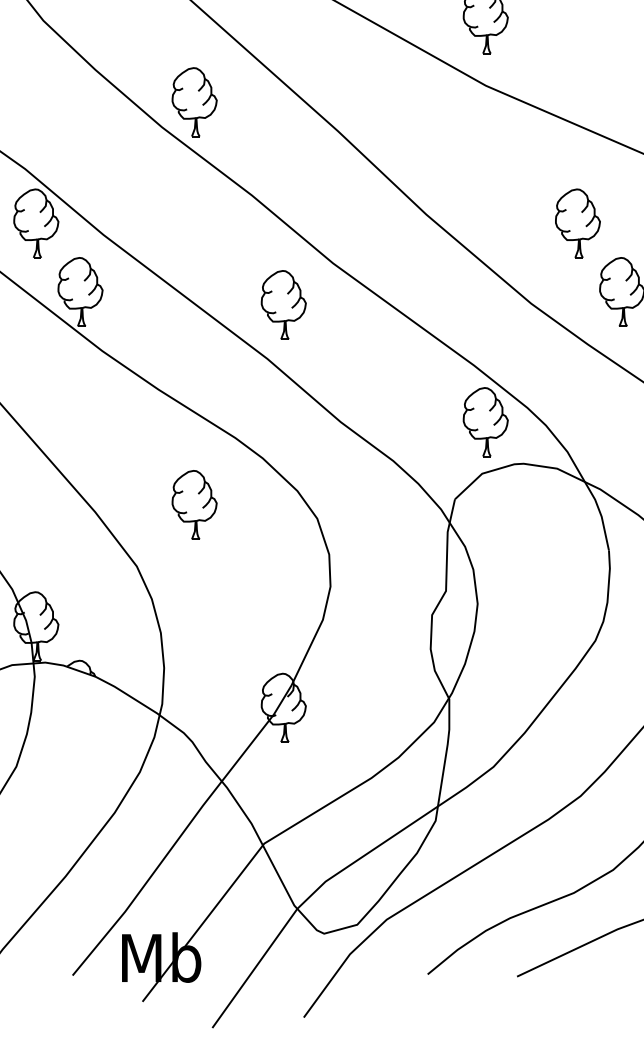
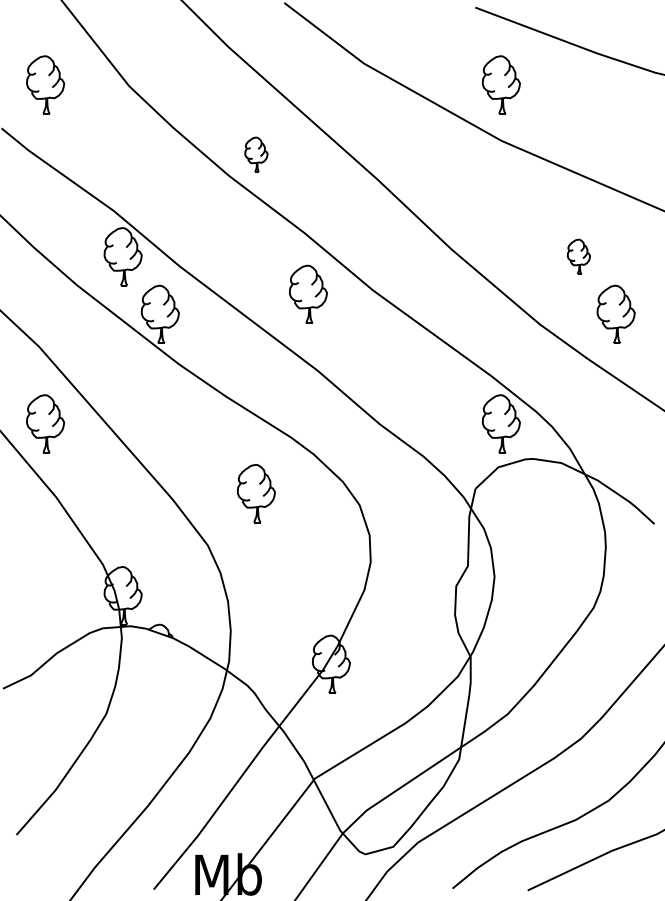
part: (194, 101) -> (256, 154), size x0.6
part: (577, 223) -> (578, 256), size x0.6
part: (283, 304) -> (308, 293), moved

